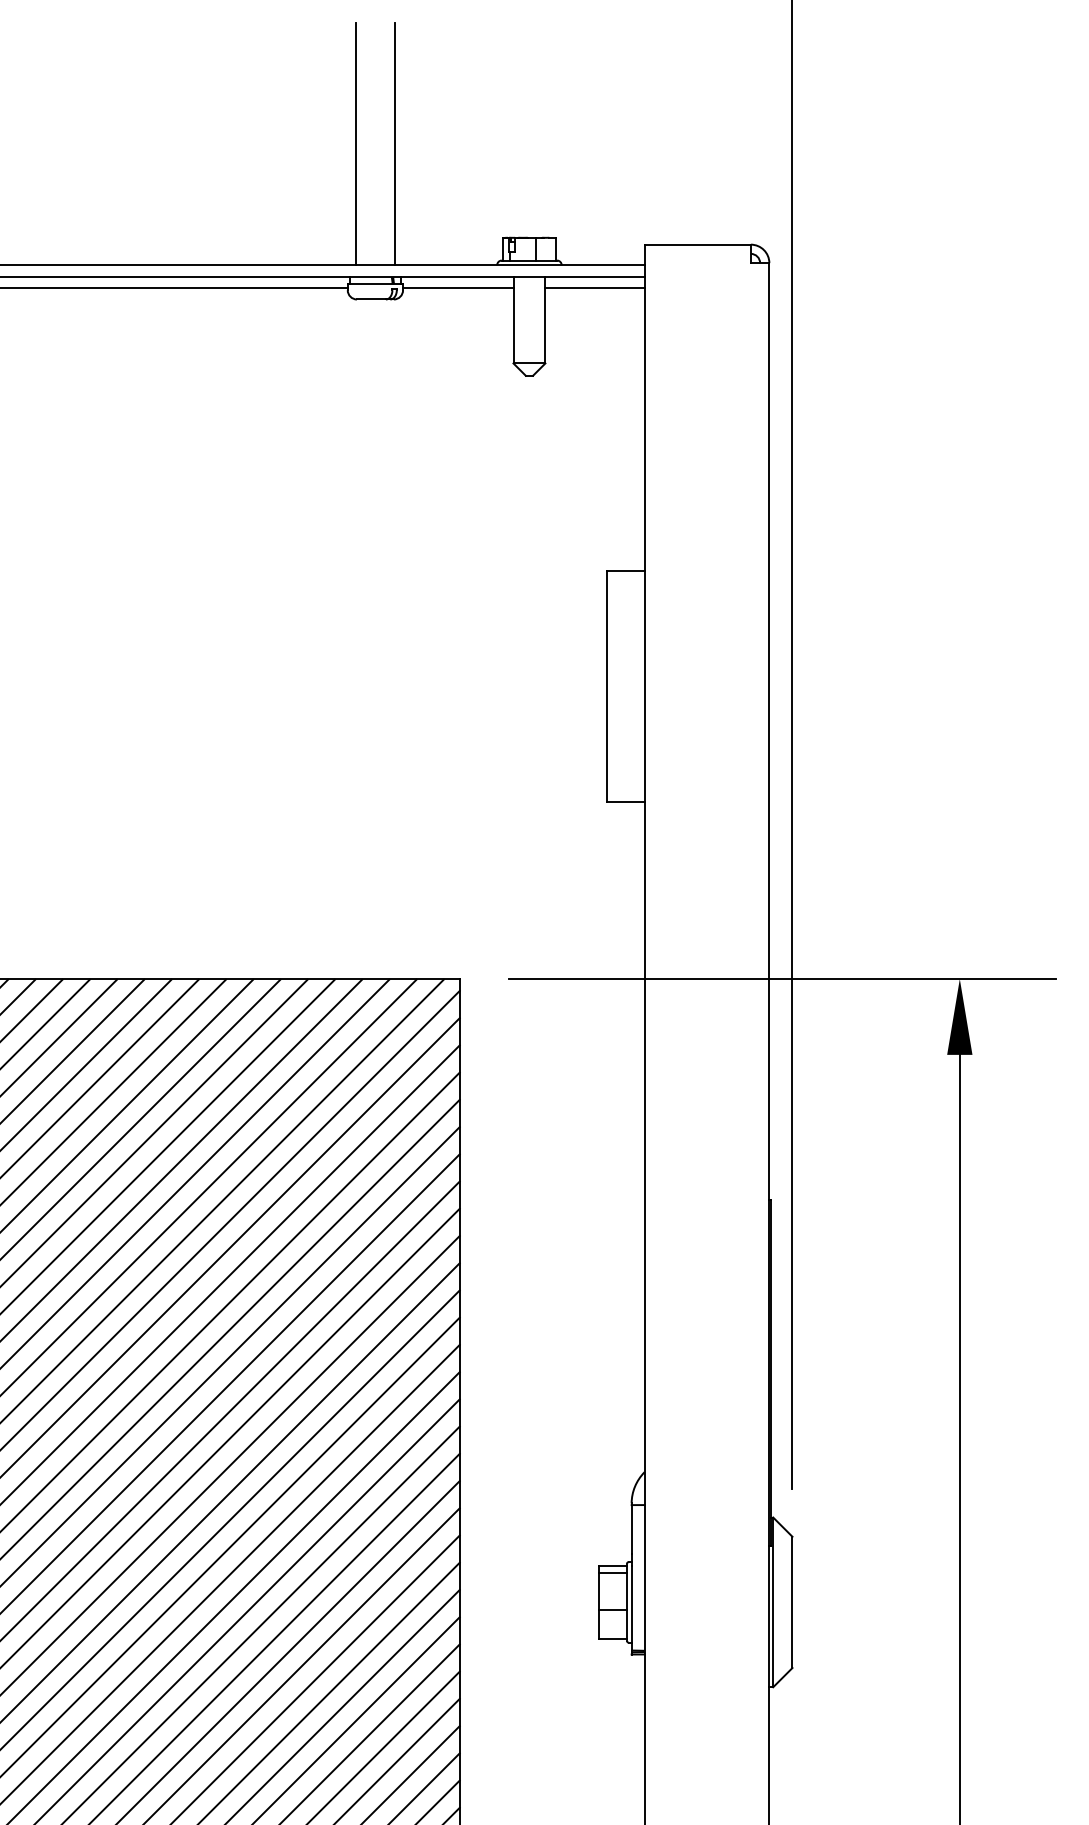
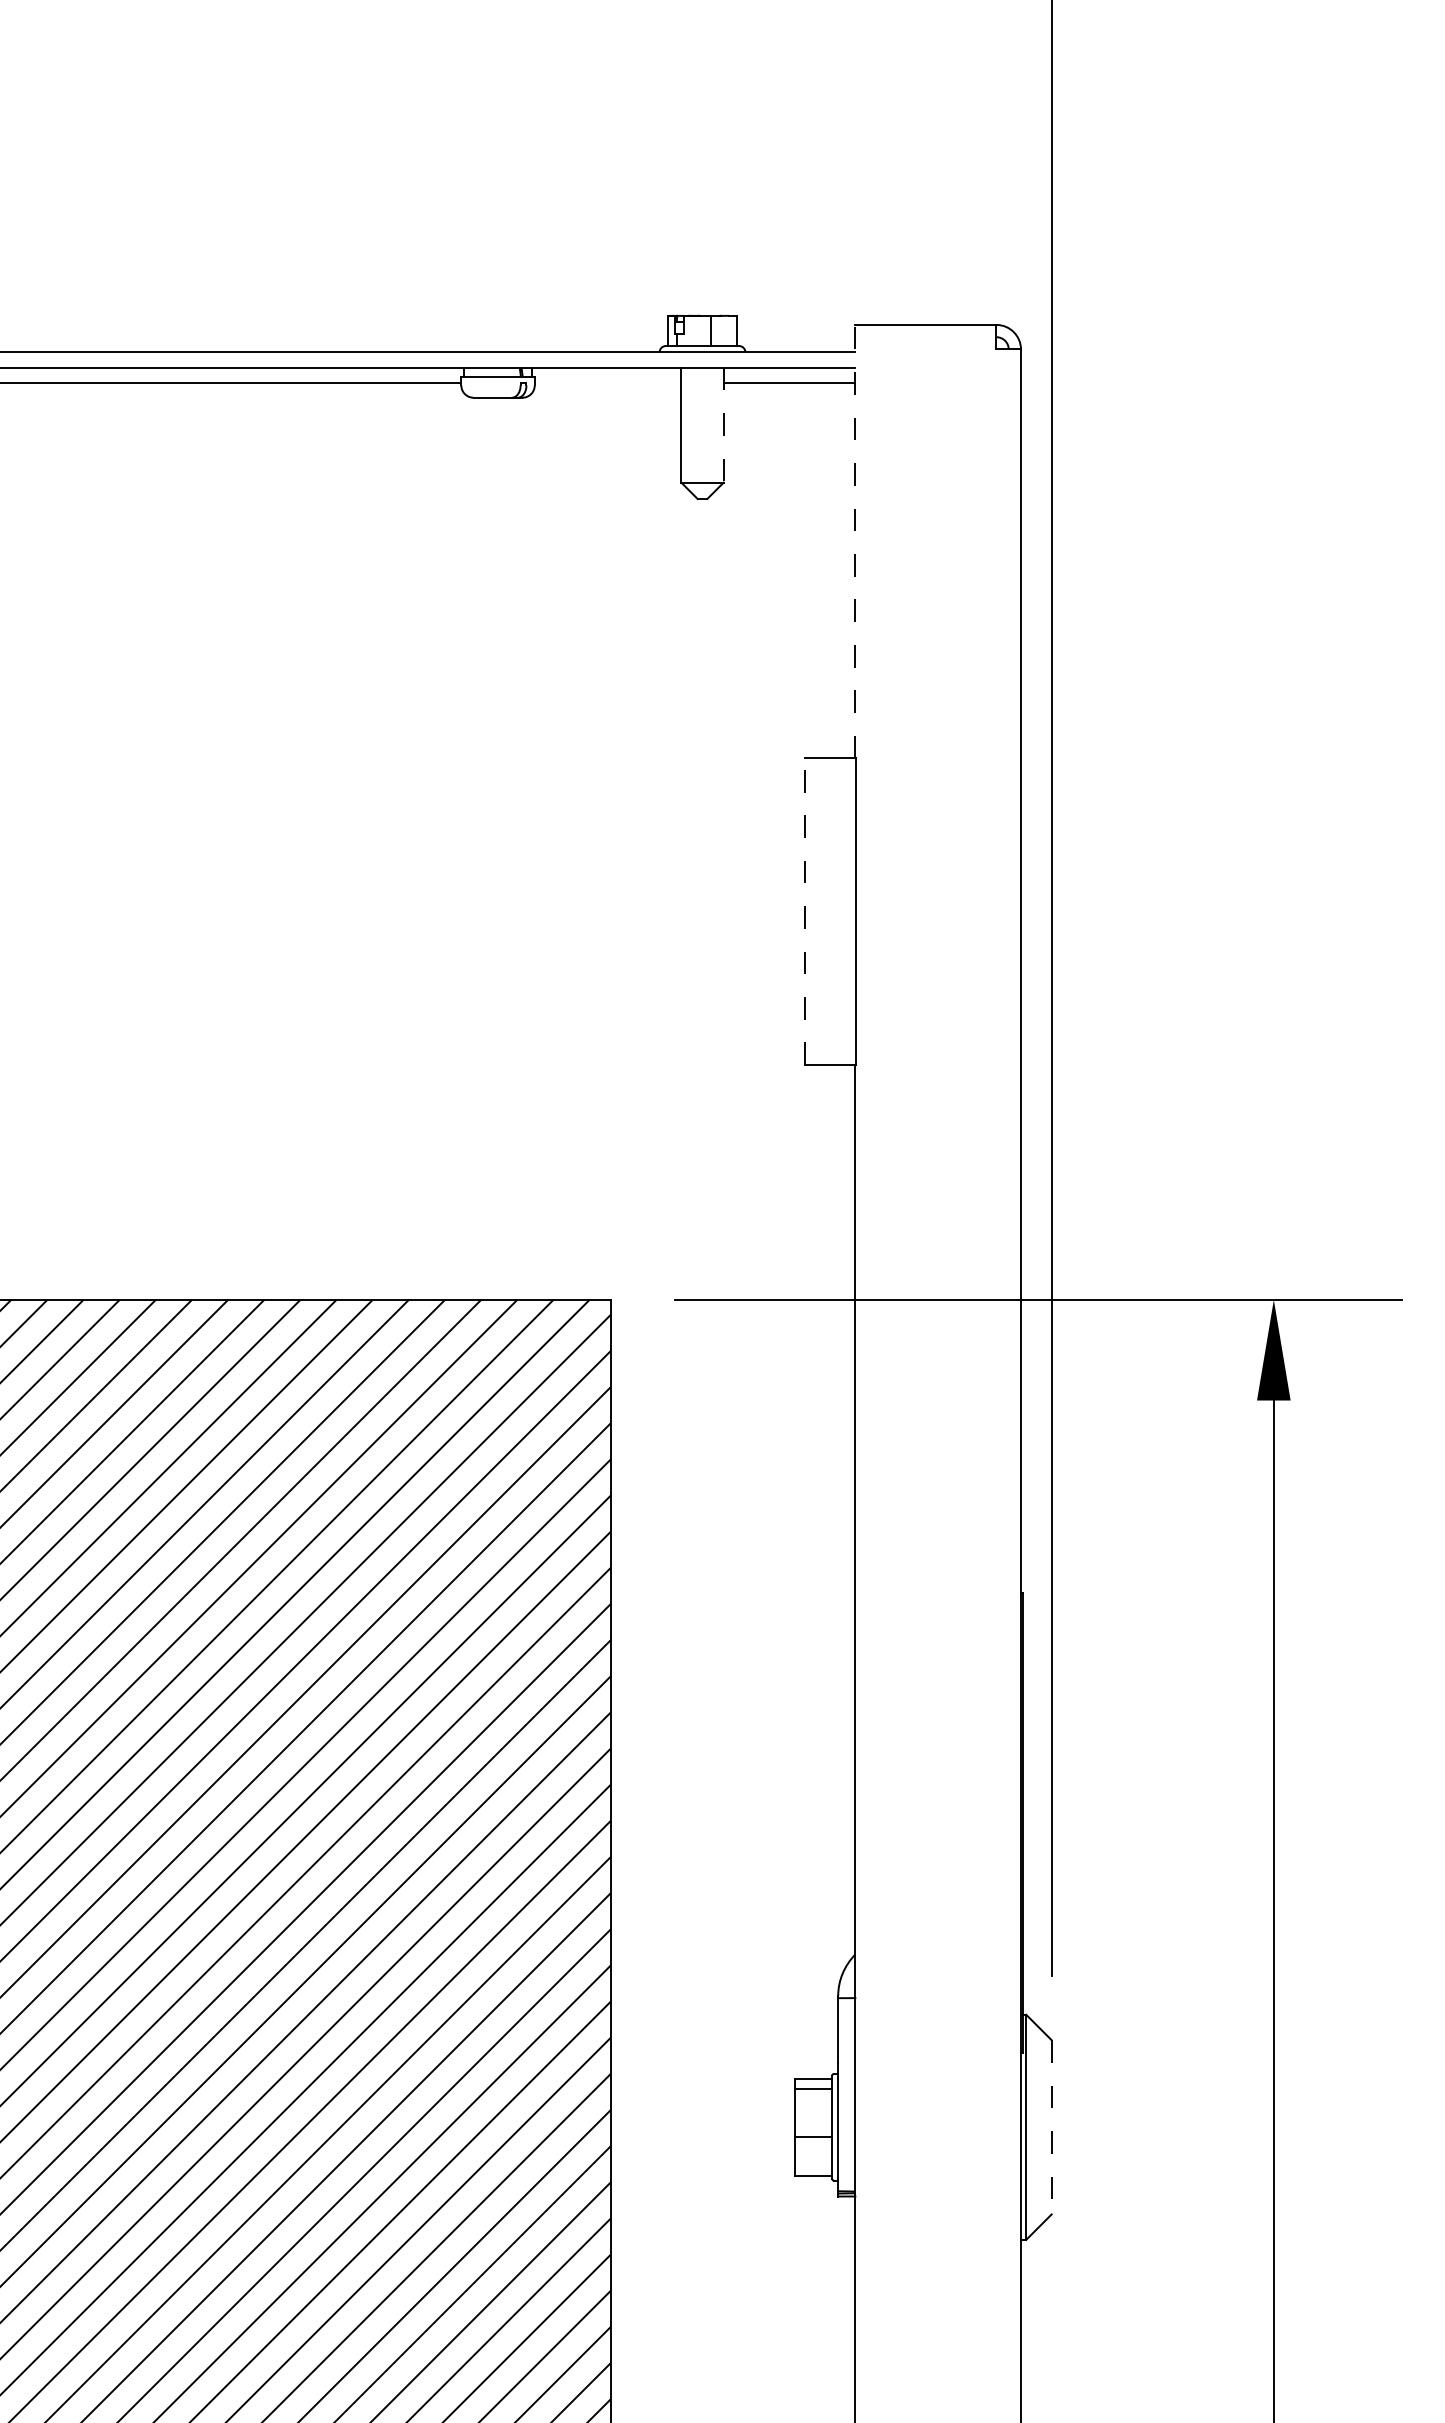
line: (356, 144) -> (472, 191), removed
line: (394, 144) -> (523, 191), removed
line: (457, 288) -> (607, 382), removed
line: (545, 320) -> (723, 425), solid -> dashed
line: (644, 407) -> (855, 541), solid -> dashed
line: (607, 686) -> (805, 911), solid -> dashed
line: (792, 1602) -> (1051, 2127), solid -> dashed

